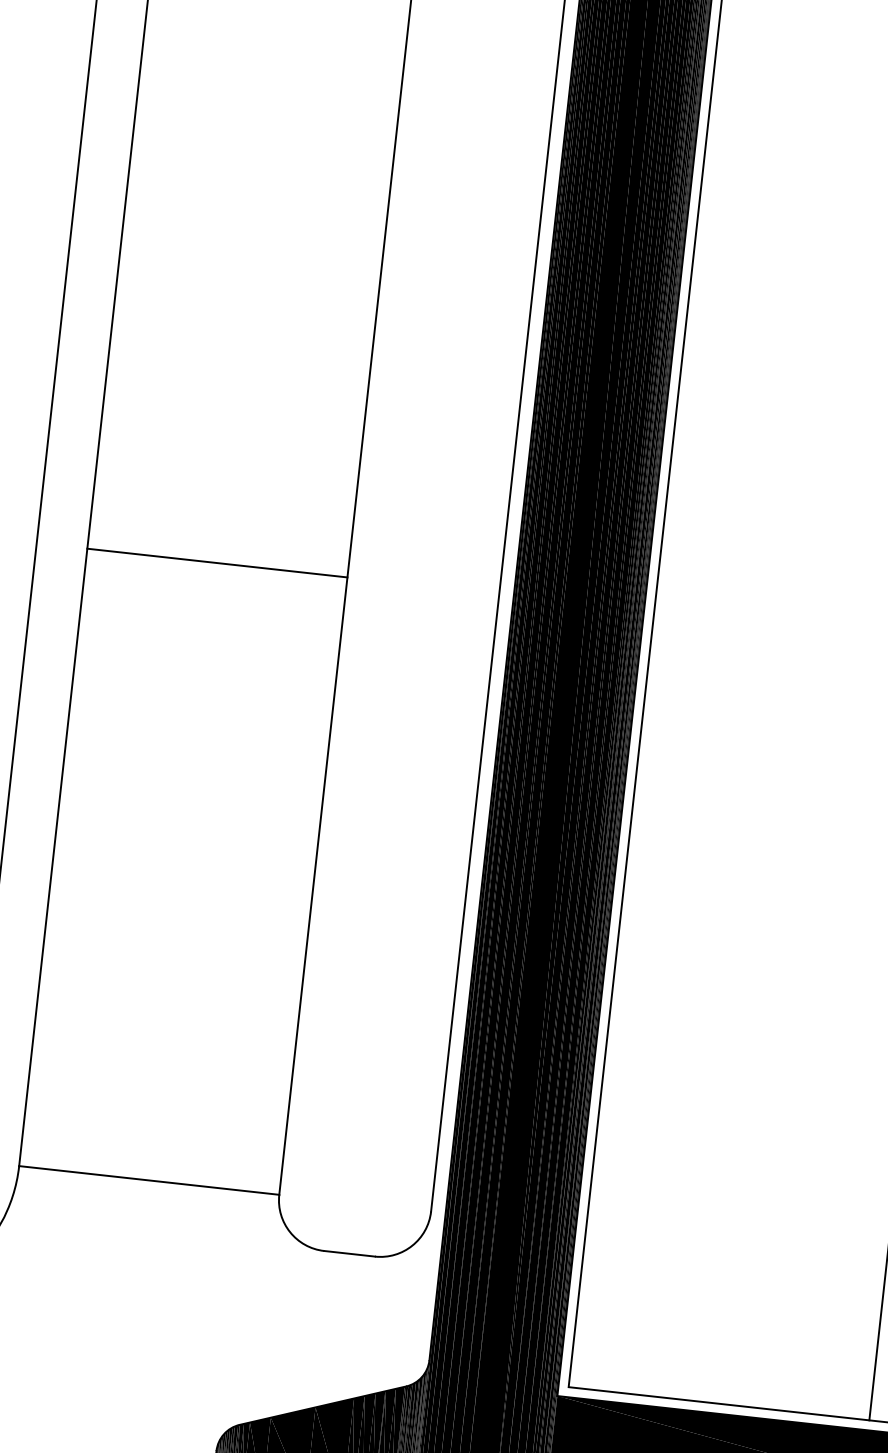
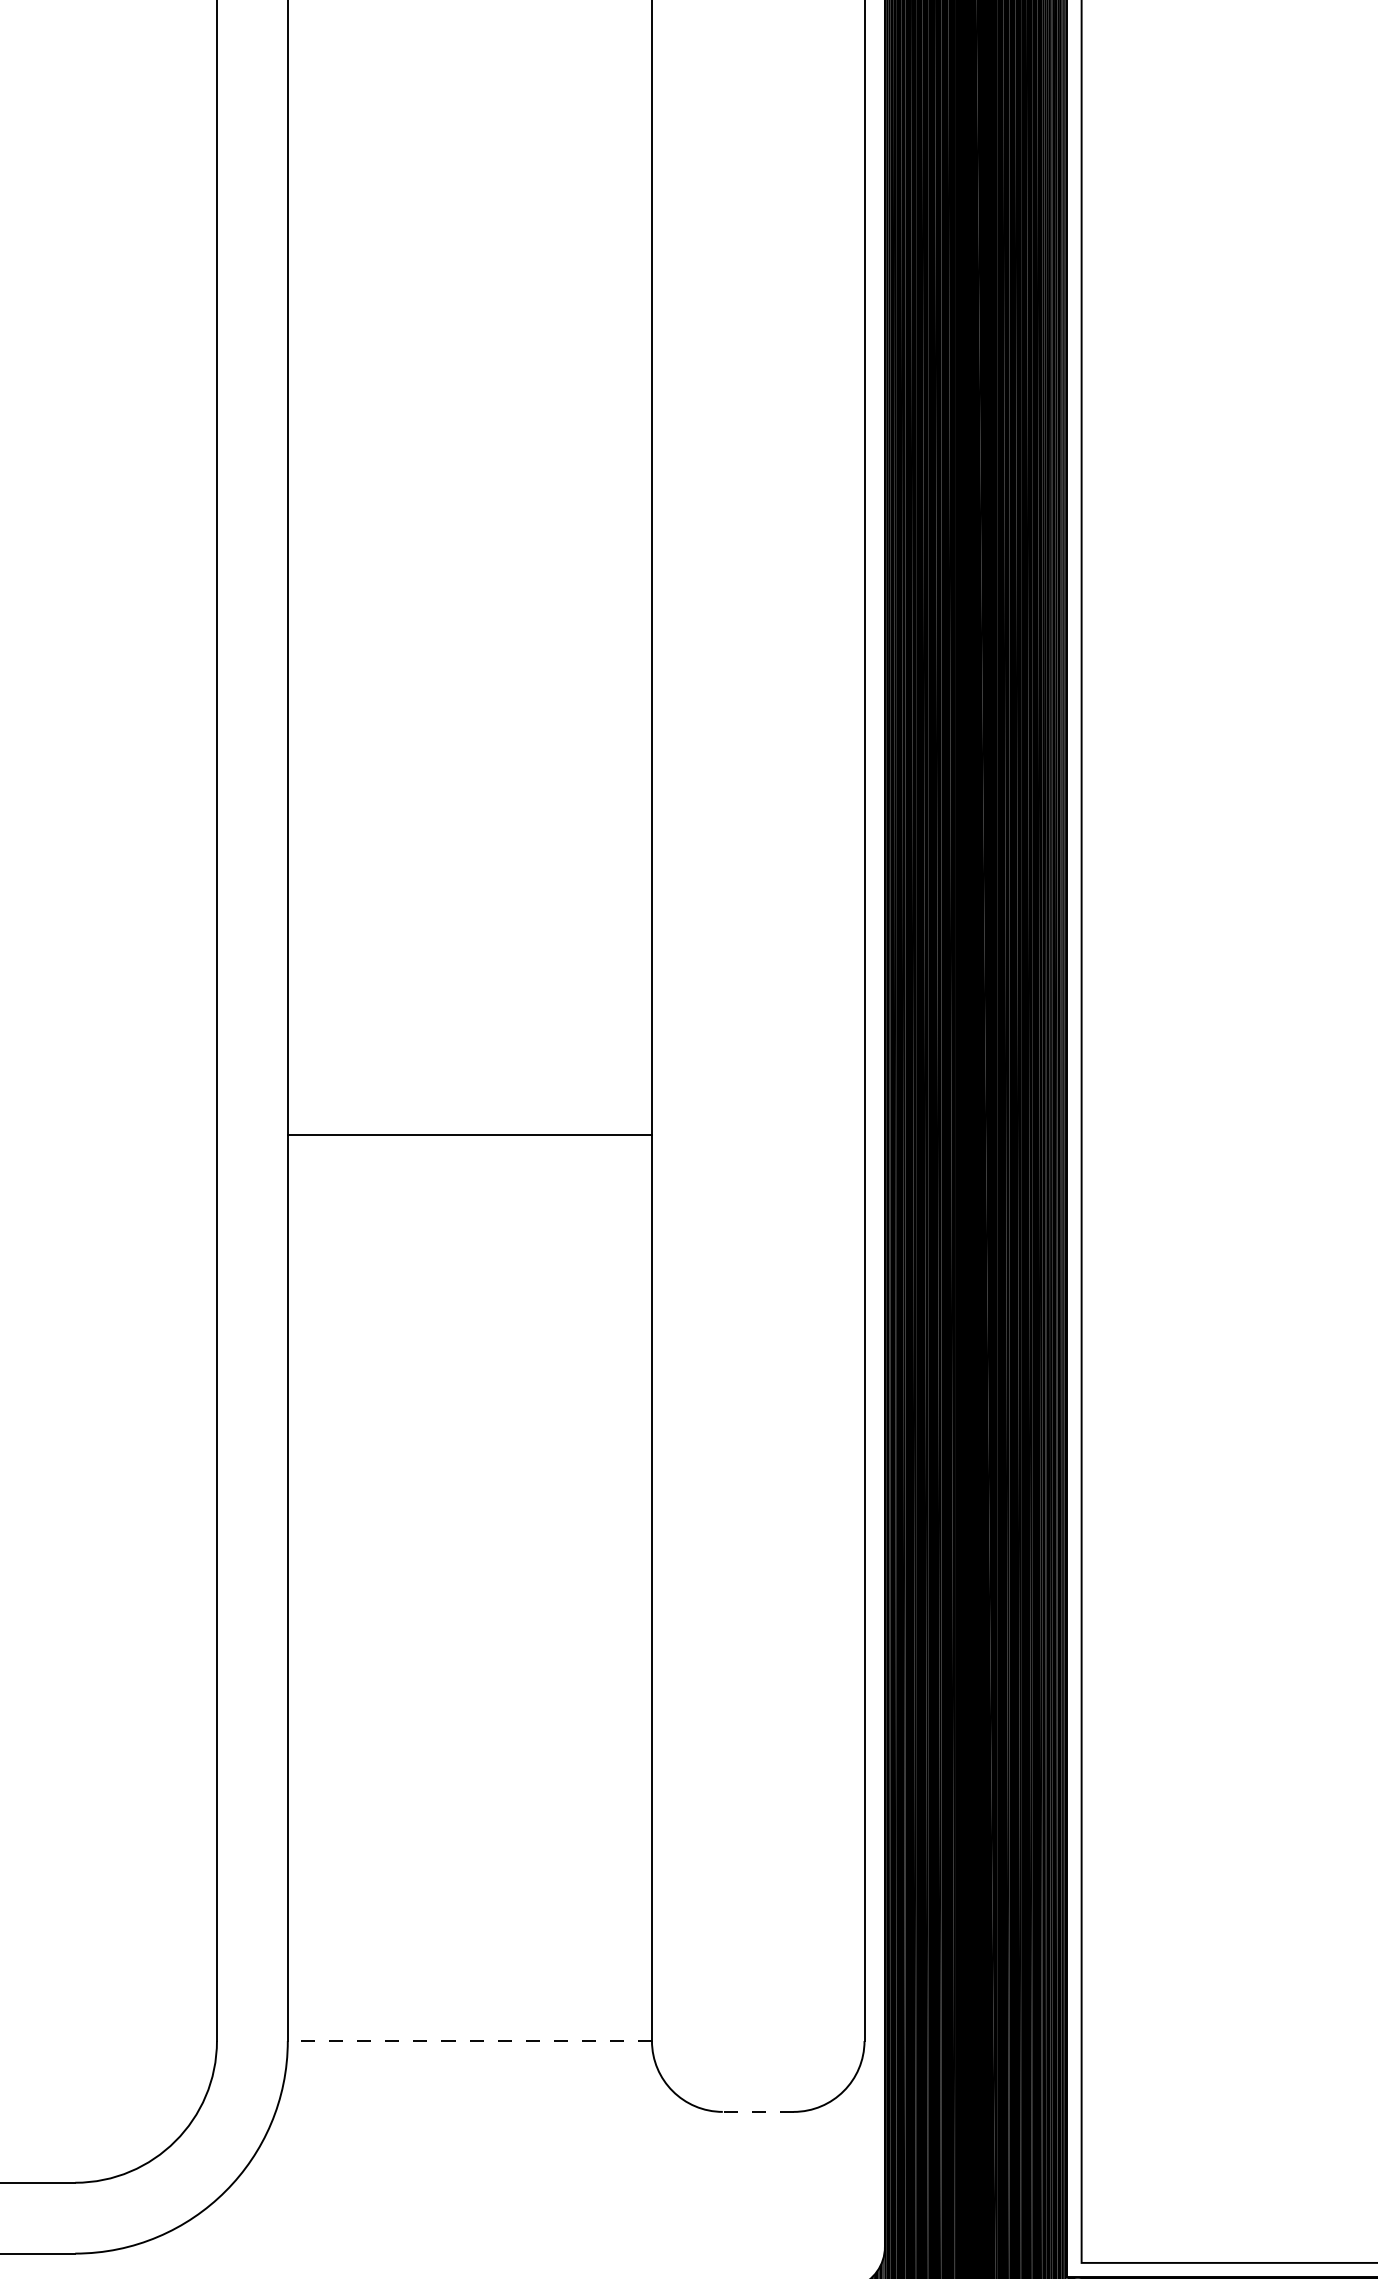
line: (217, 562) -> (469, 1134), moved
line: (148, 1180) -> (469, 2041), solid -> dashed
line: (349, 1253) -> (757, 2111), solid -> dashed

